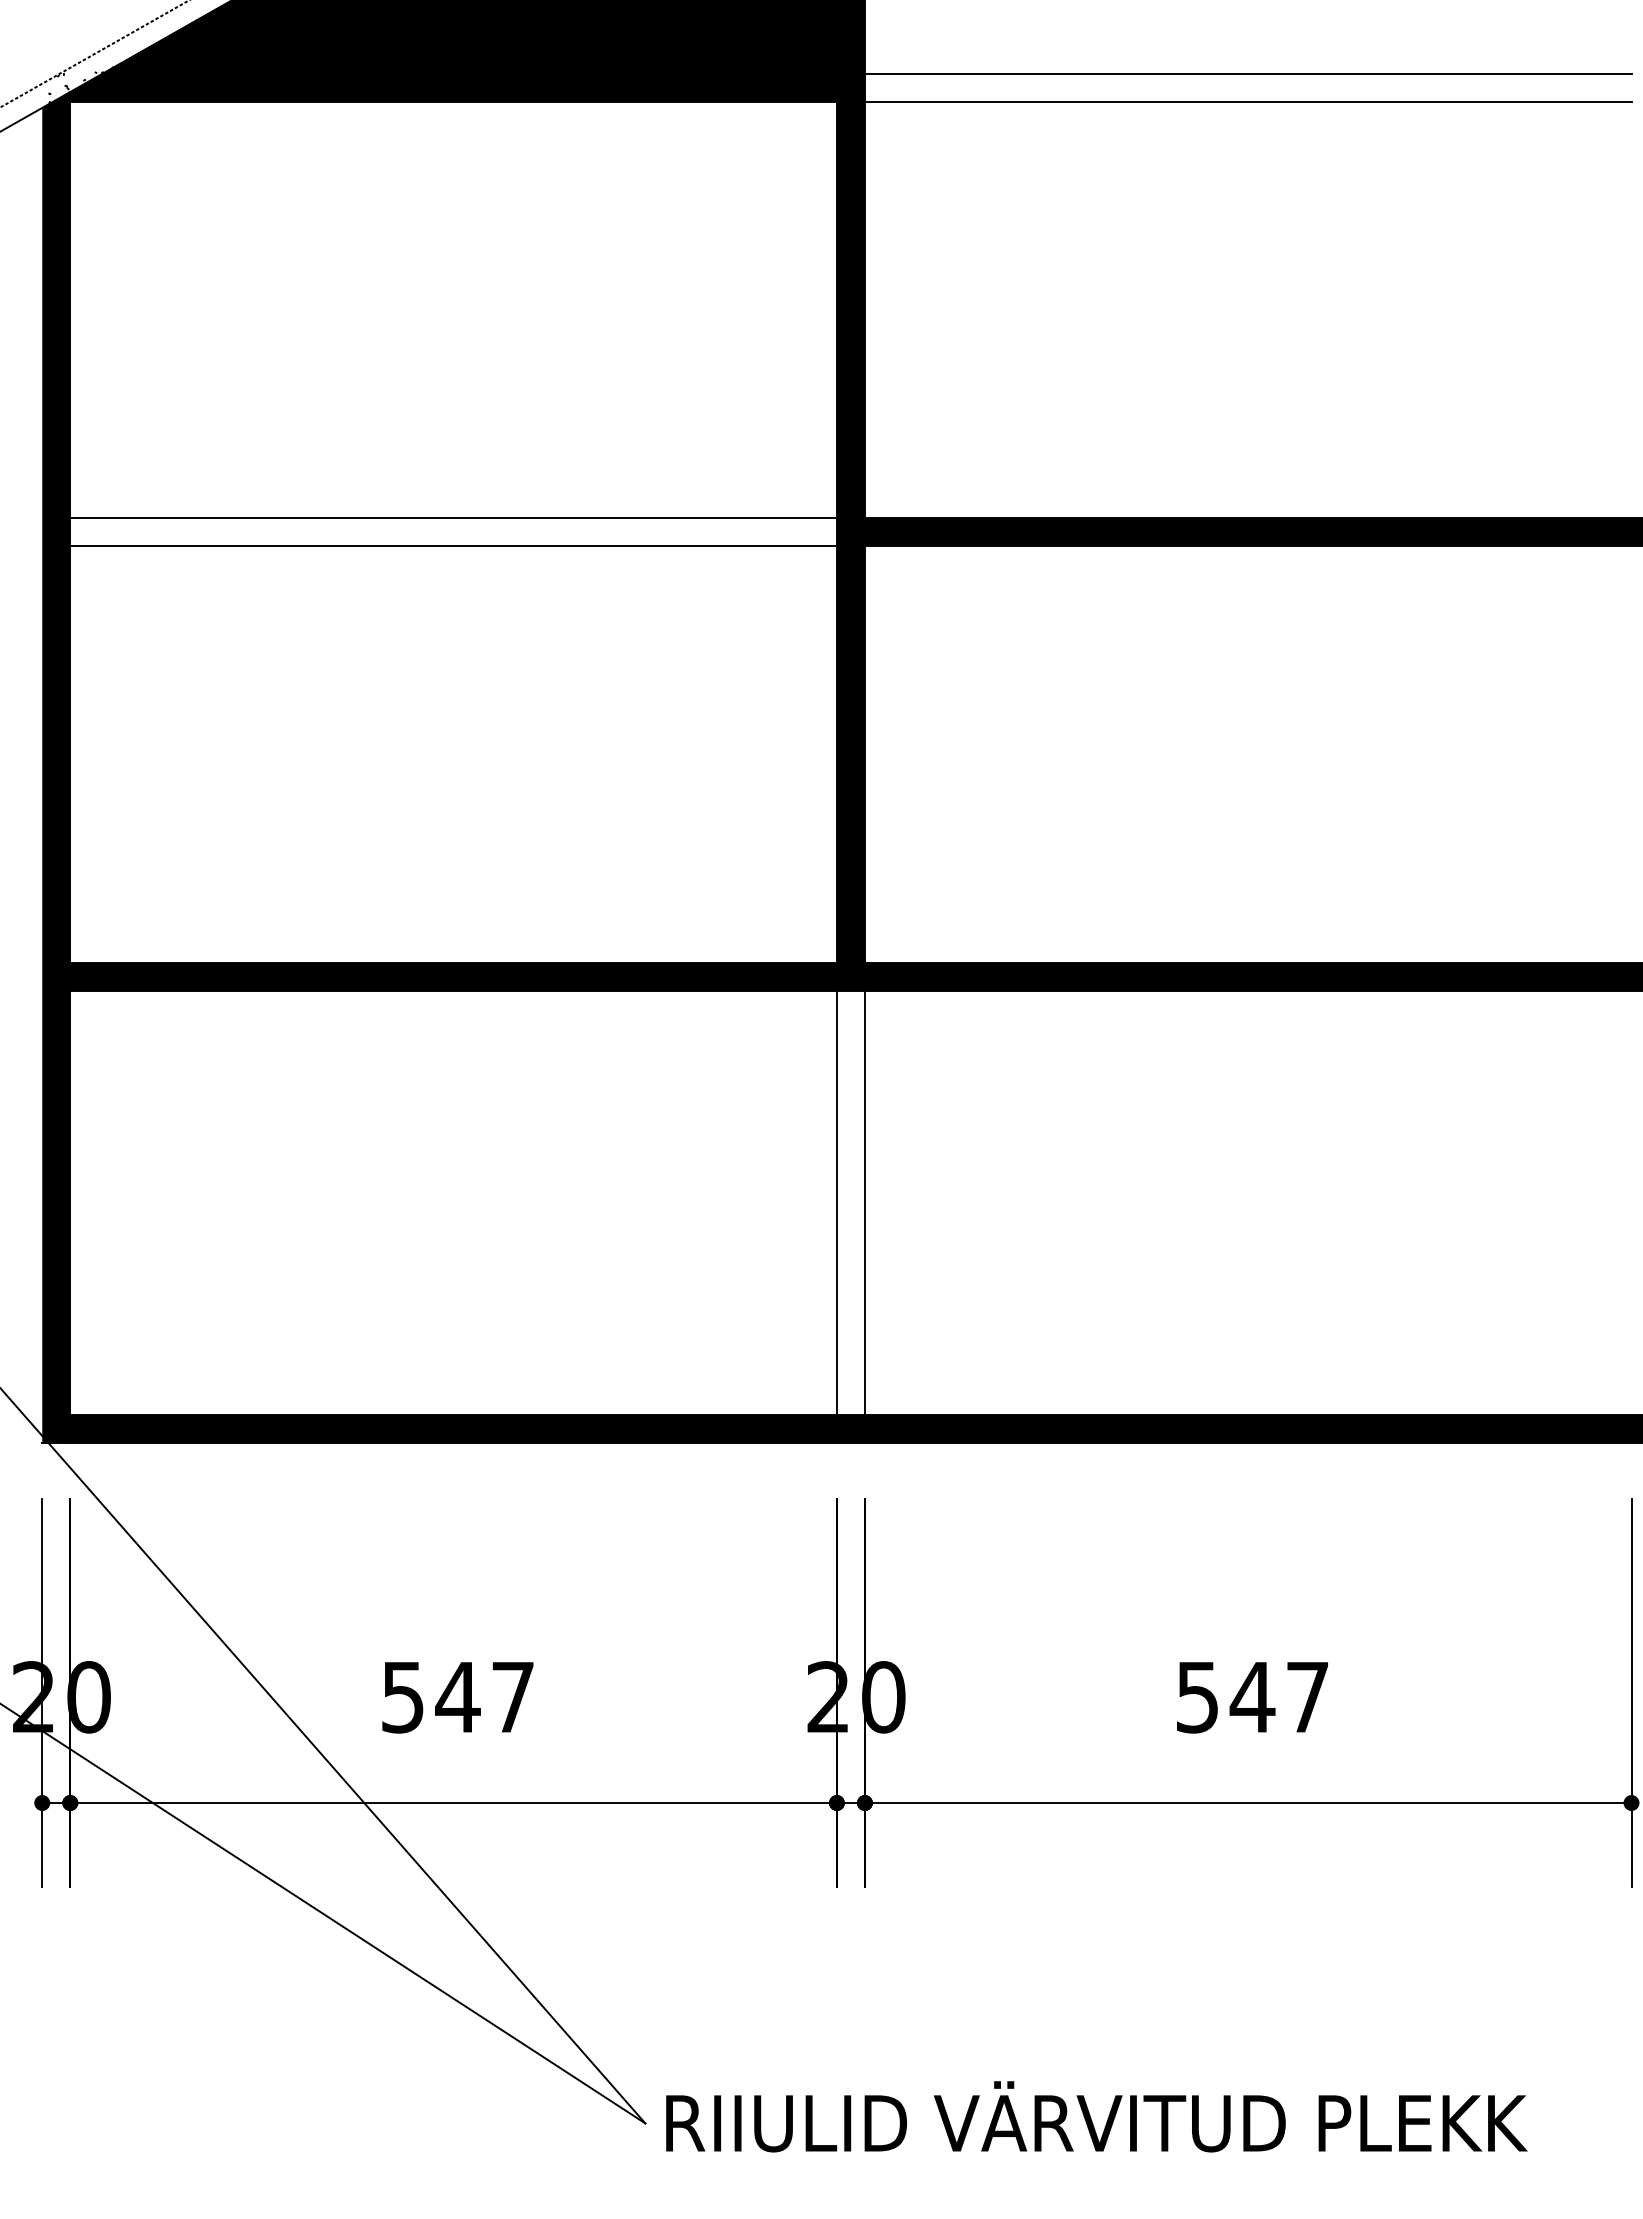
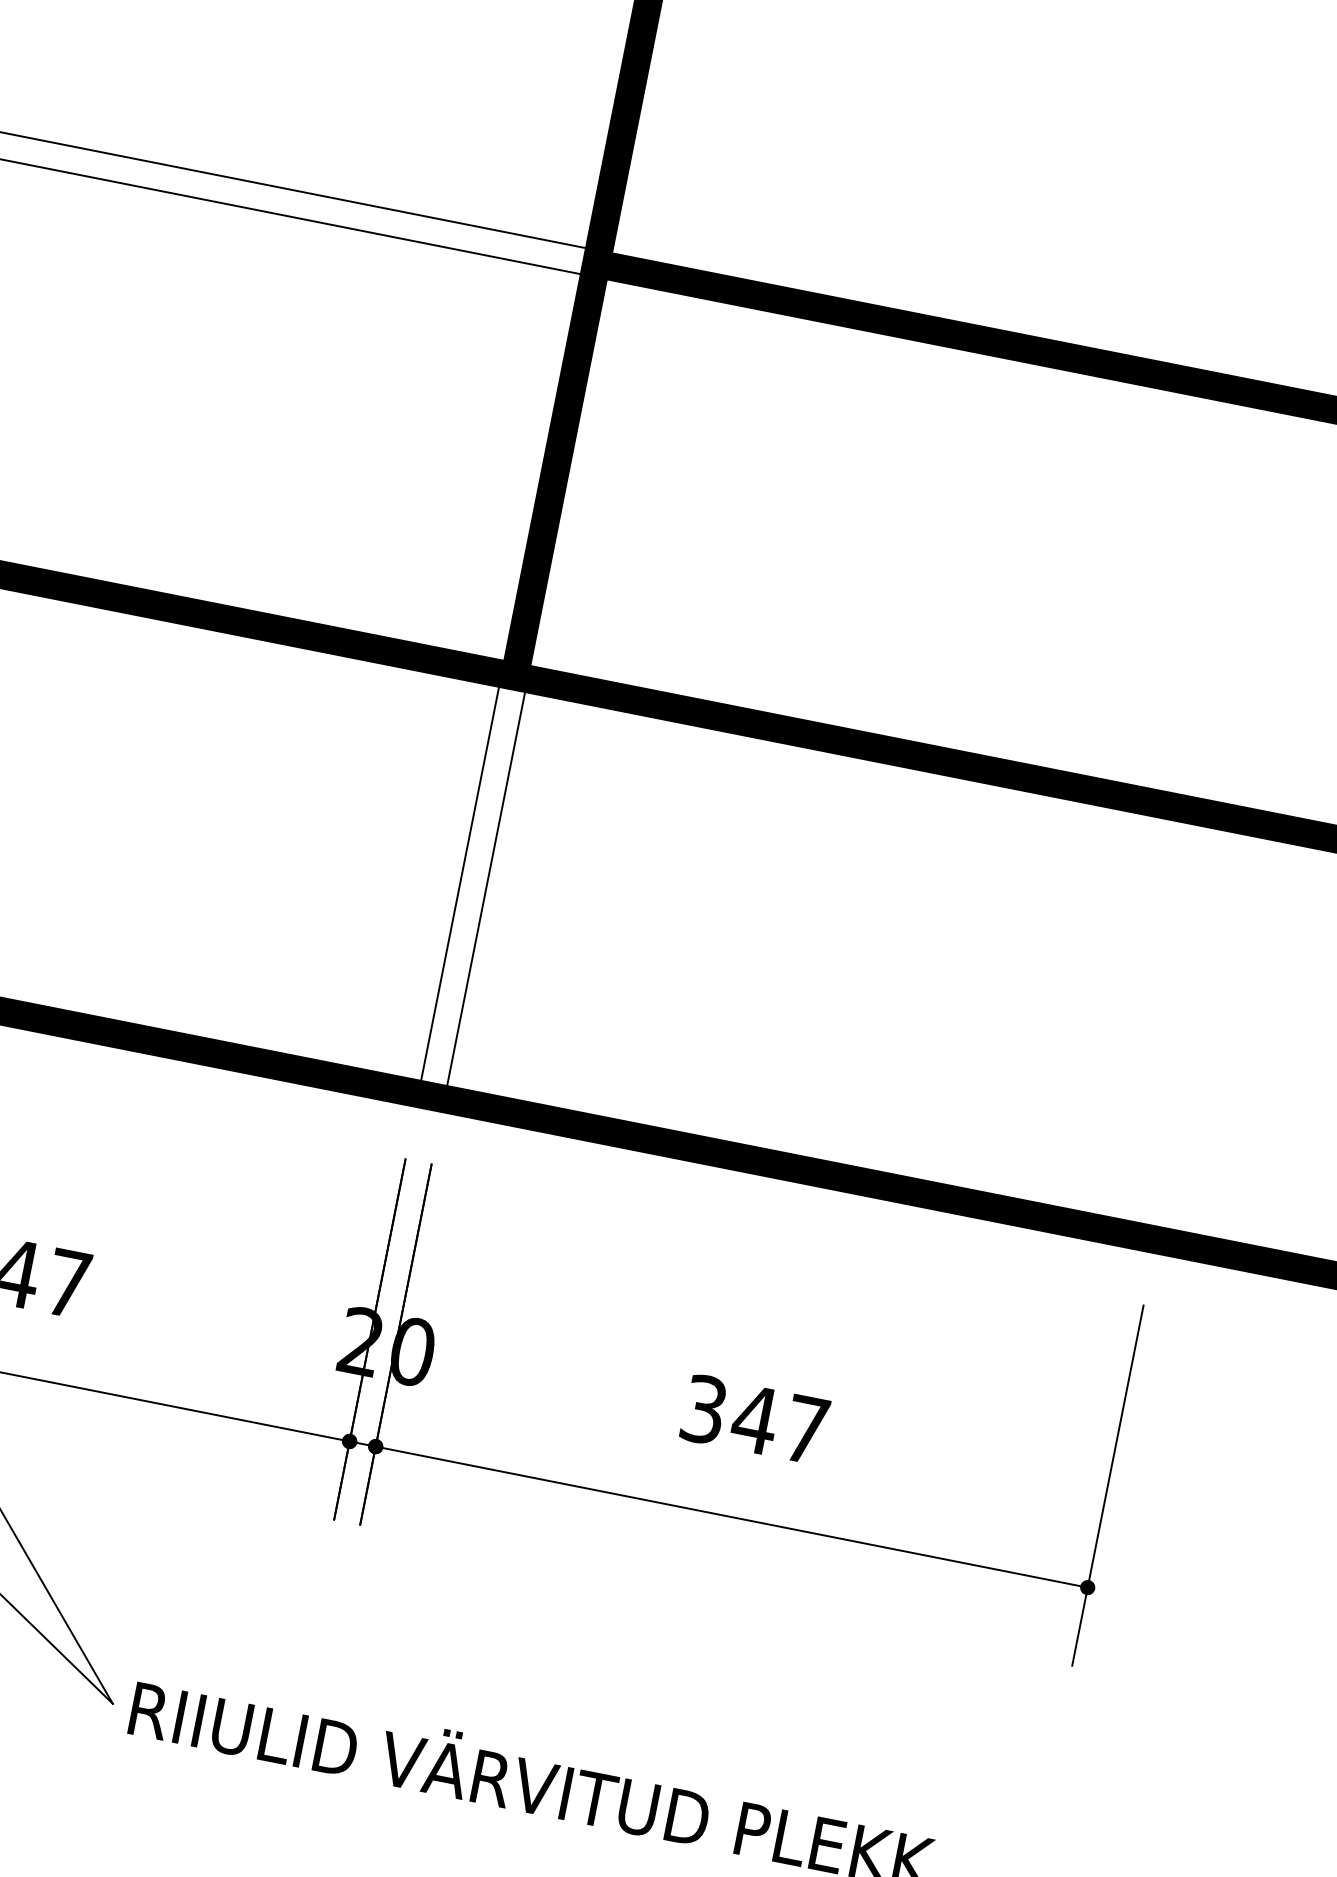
text: (1197, 1697) -> (704, 1409), 547 -> 347

